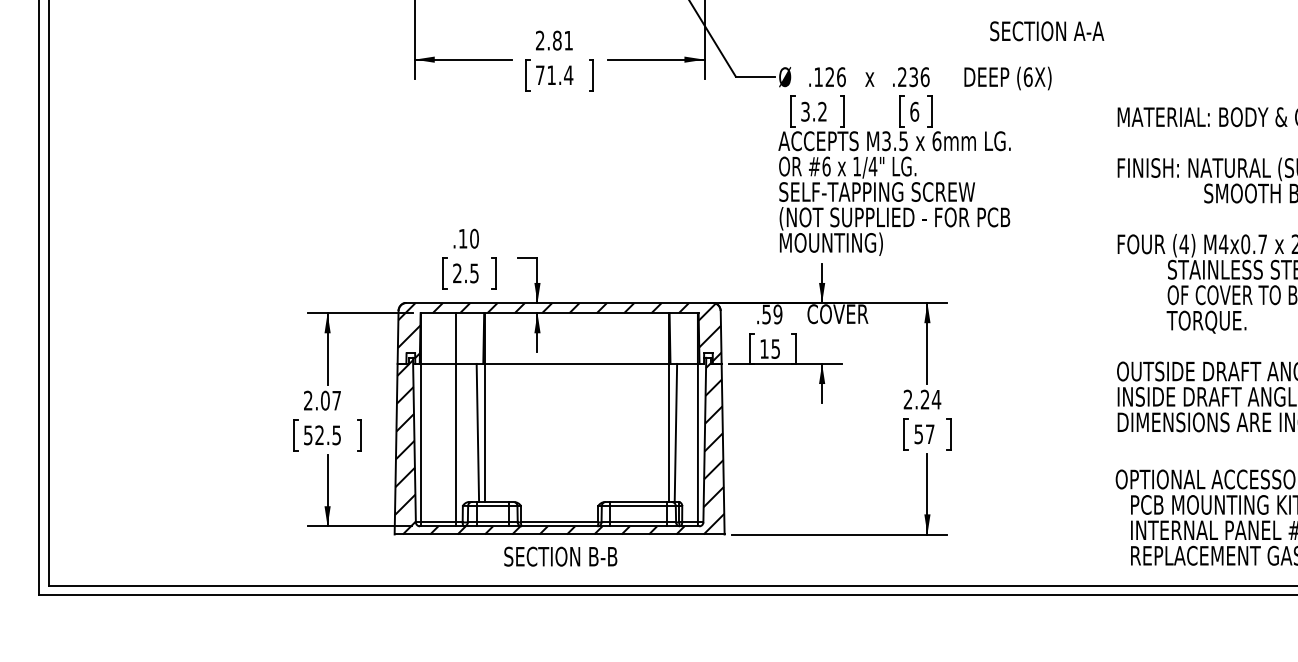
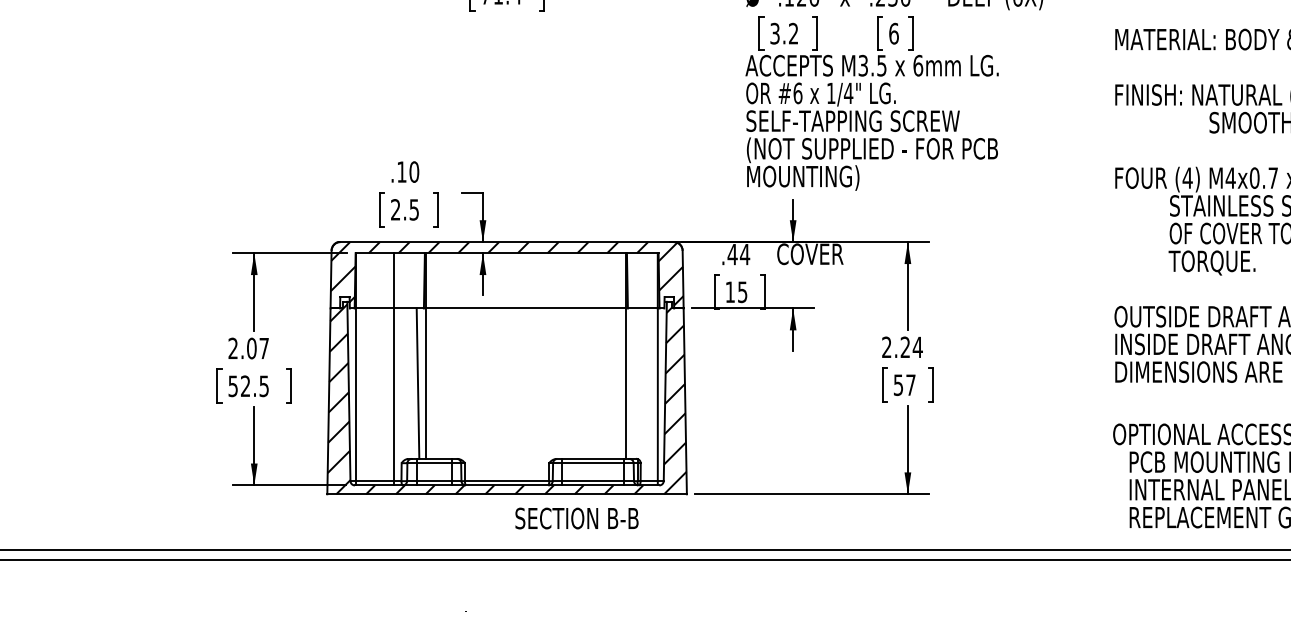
text: (771, 314) -> (737, 254), .59 -> .44
line: (675, 432) -> (633, 383), removed
text: (560, 556) -> (576, 518), moved

